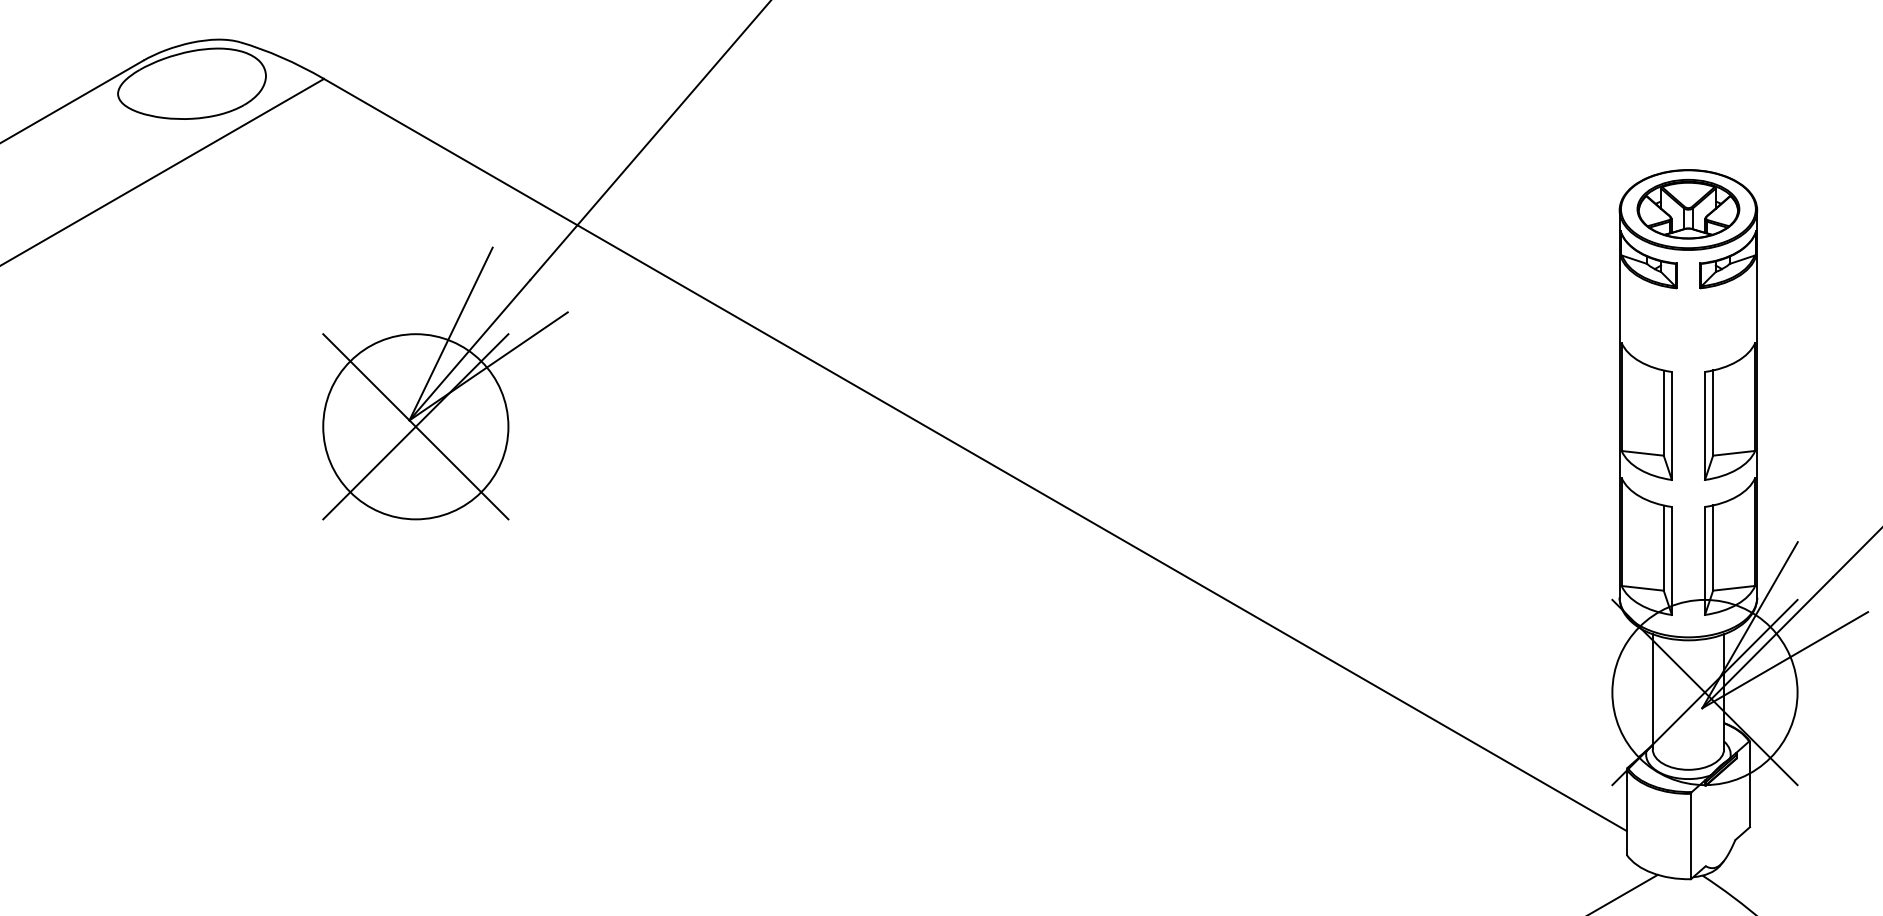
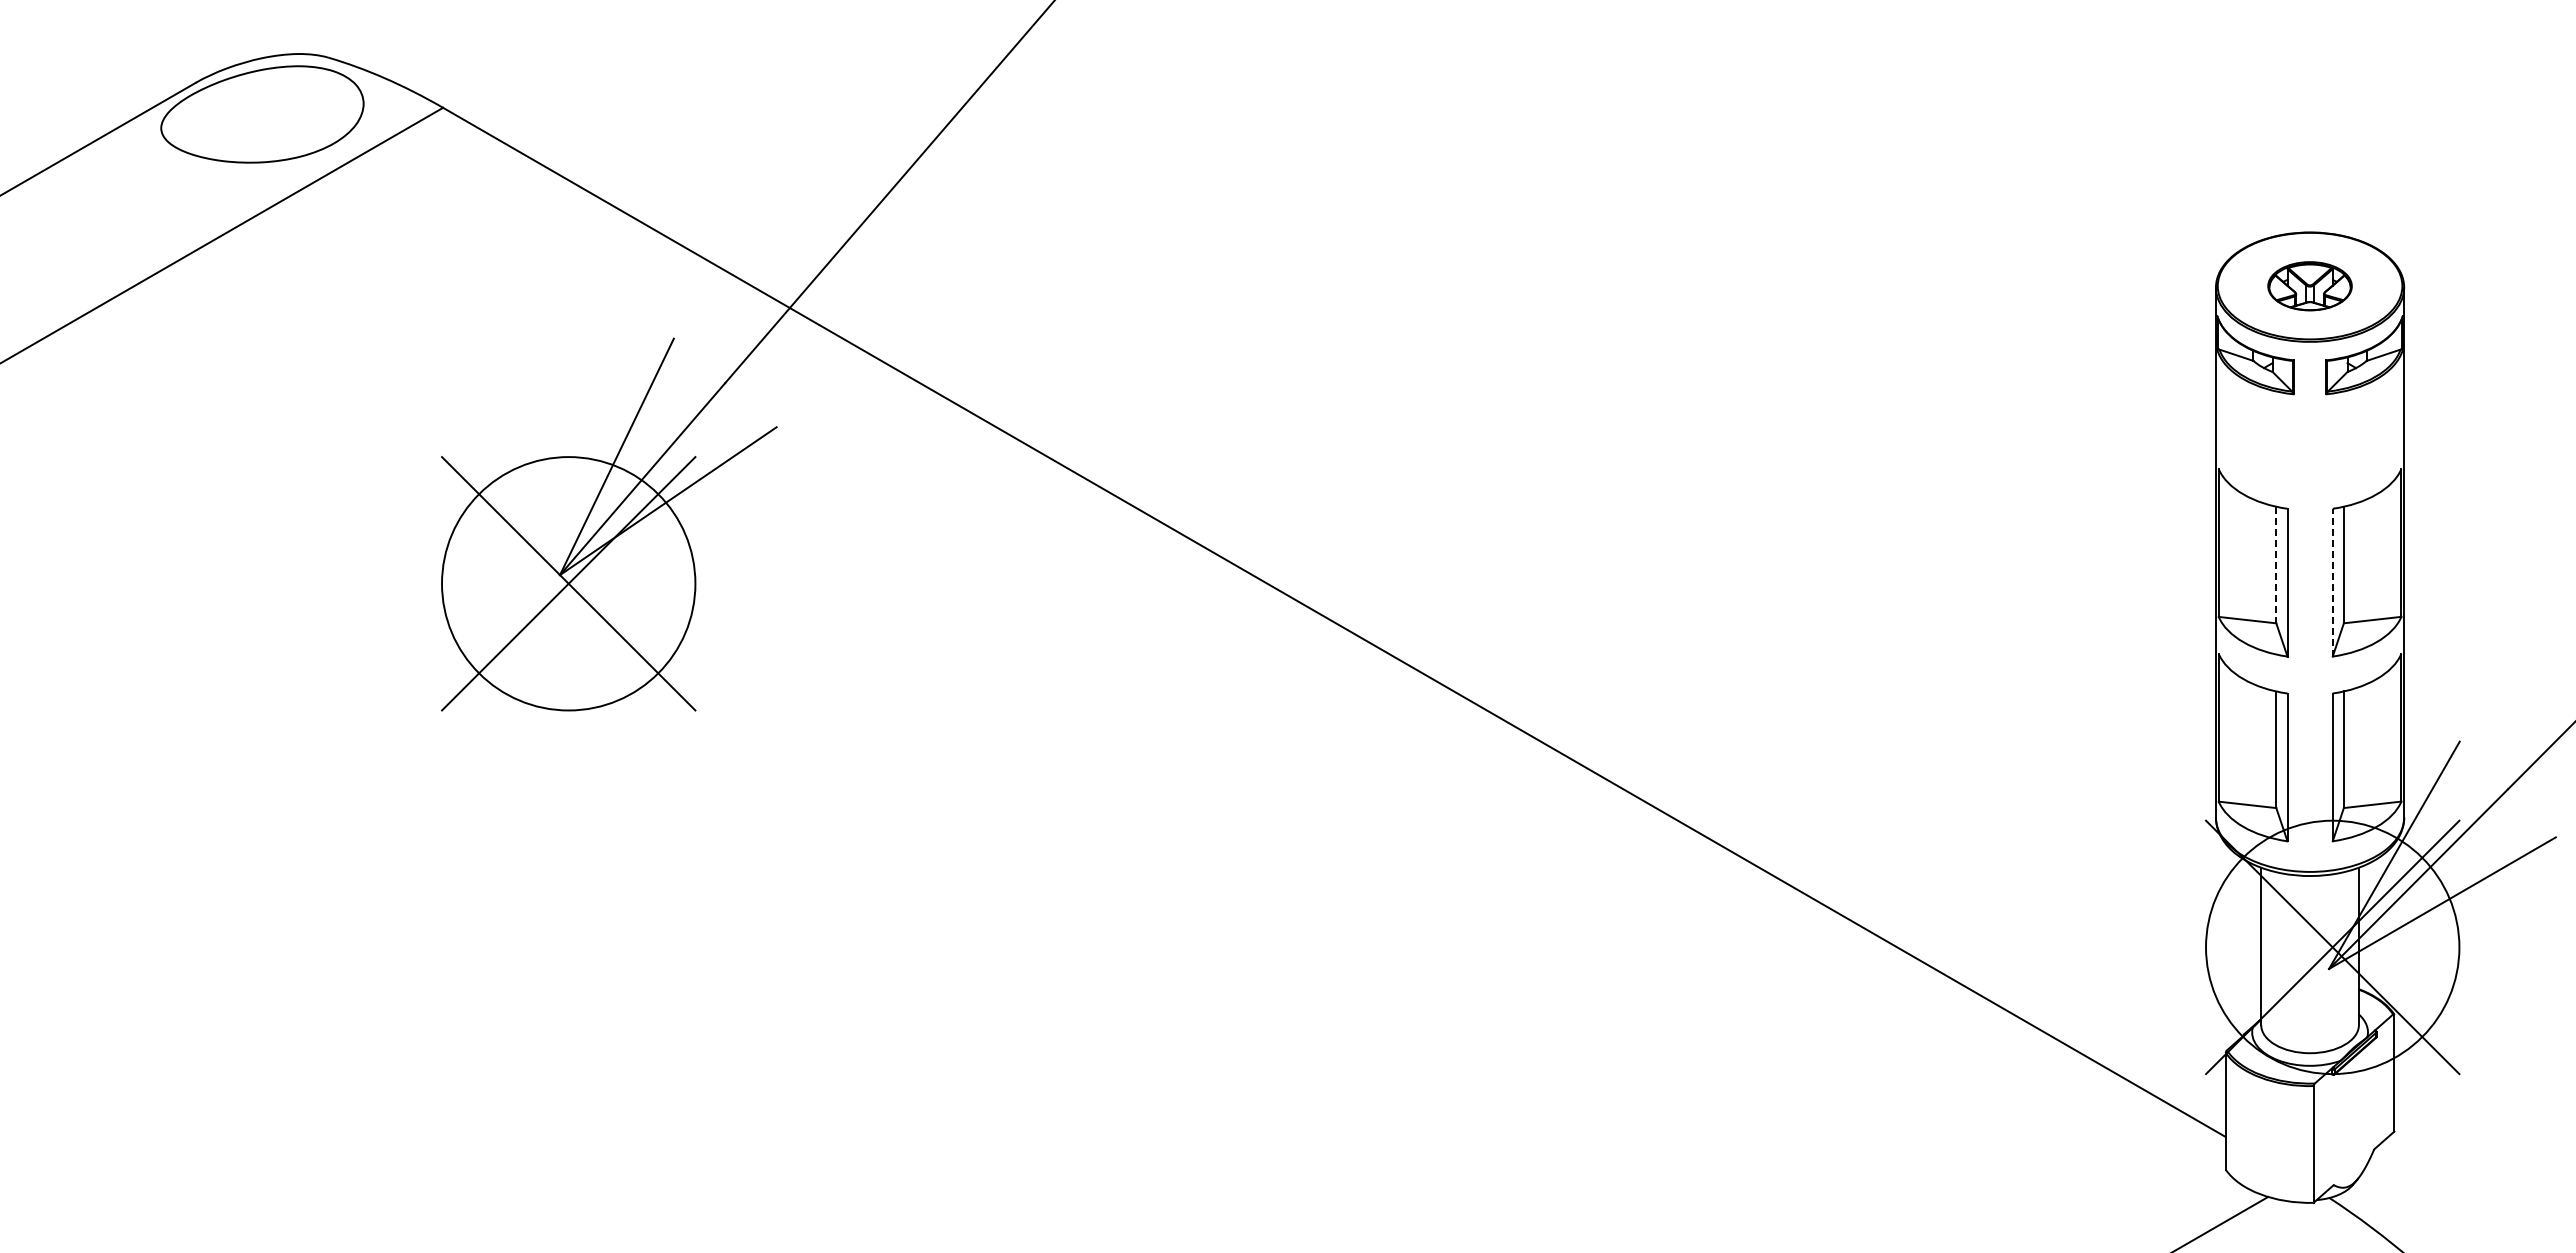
part: (1688, 209) -> (2309, 286), size x0.6
line: (1663, 413) -> (2276, 565), solid -> dashed
line: (1704, 425) -> (2332, 582), solid -> dashed

